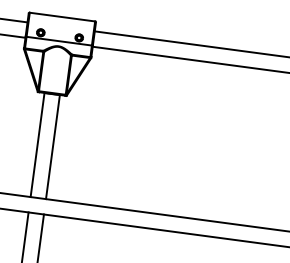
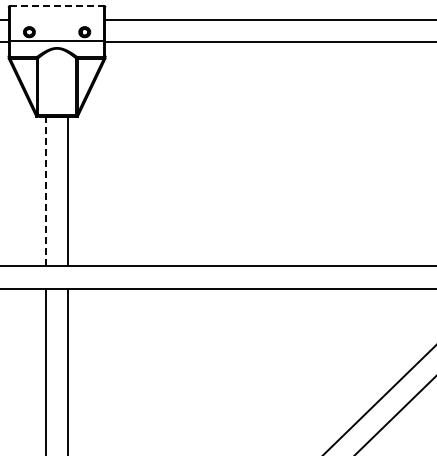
line: (62, 16) -> (57, 5), solid -> dashed
line: (37, 145) -> (46, 191), solid -> dashed

